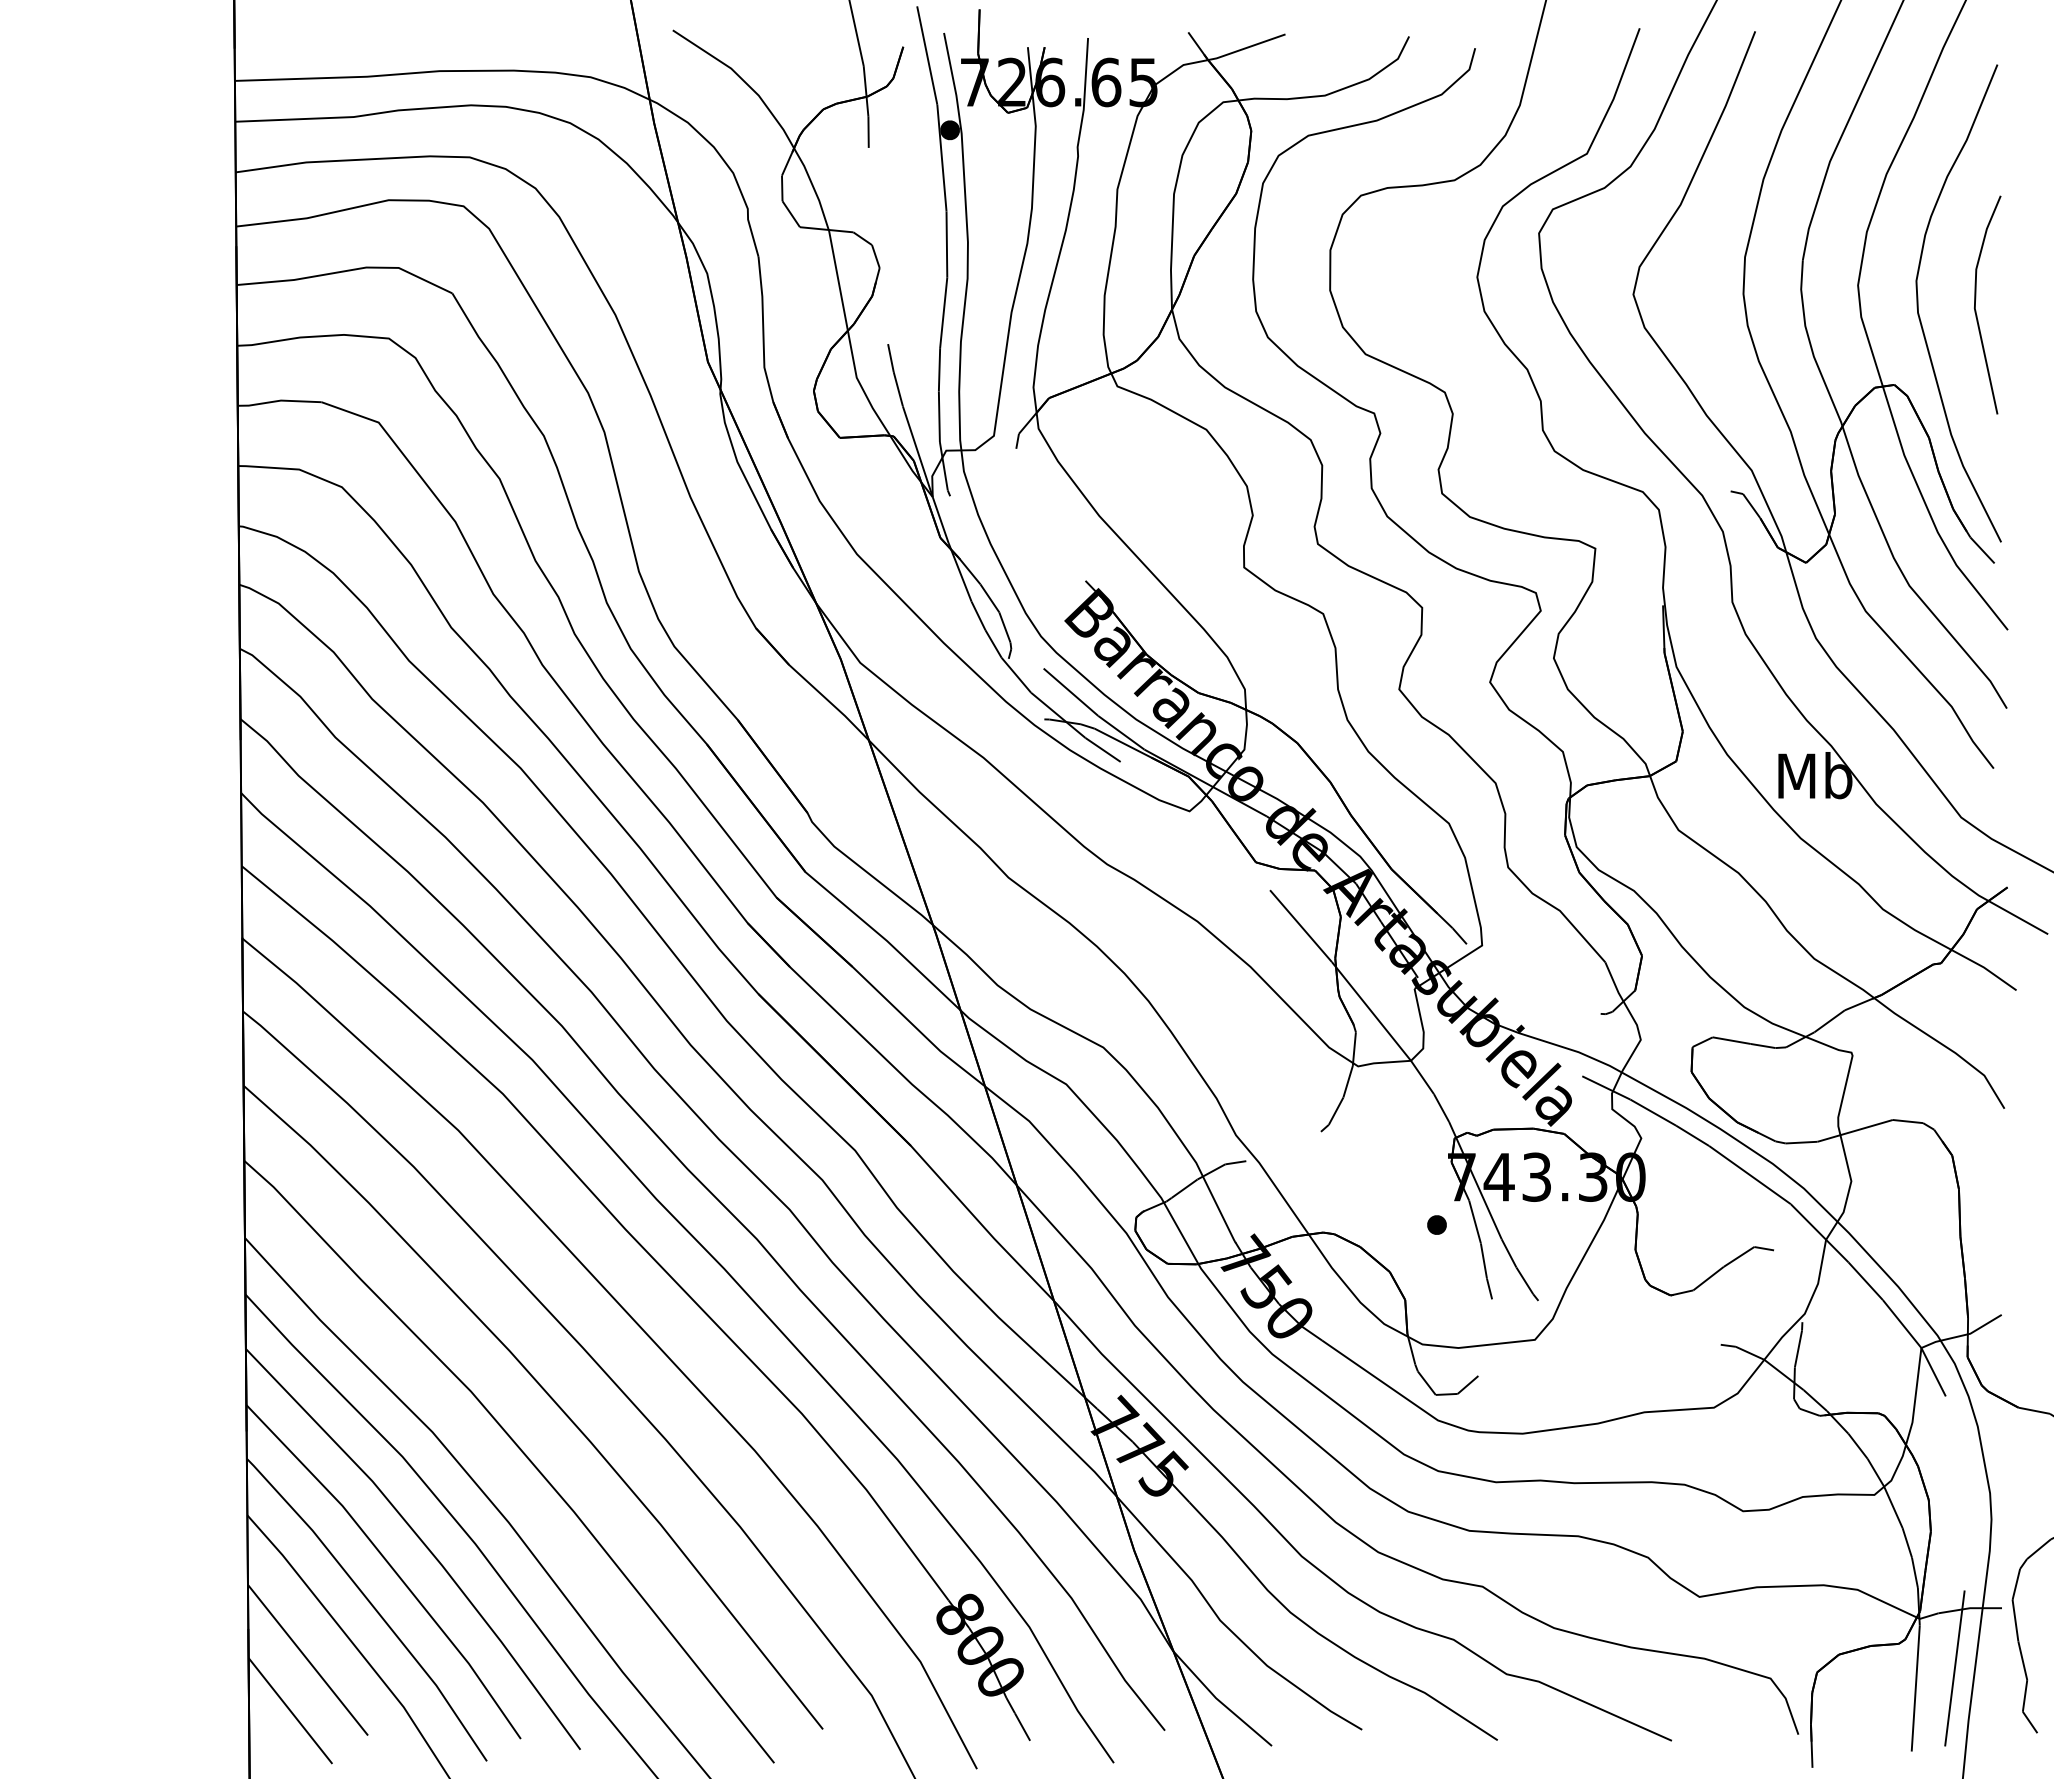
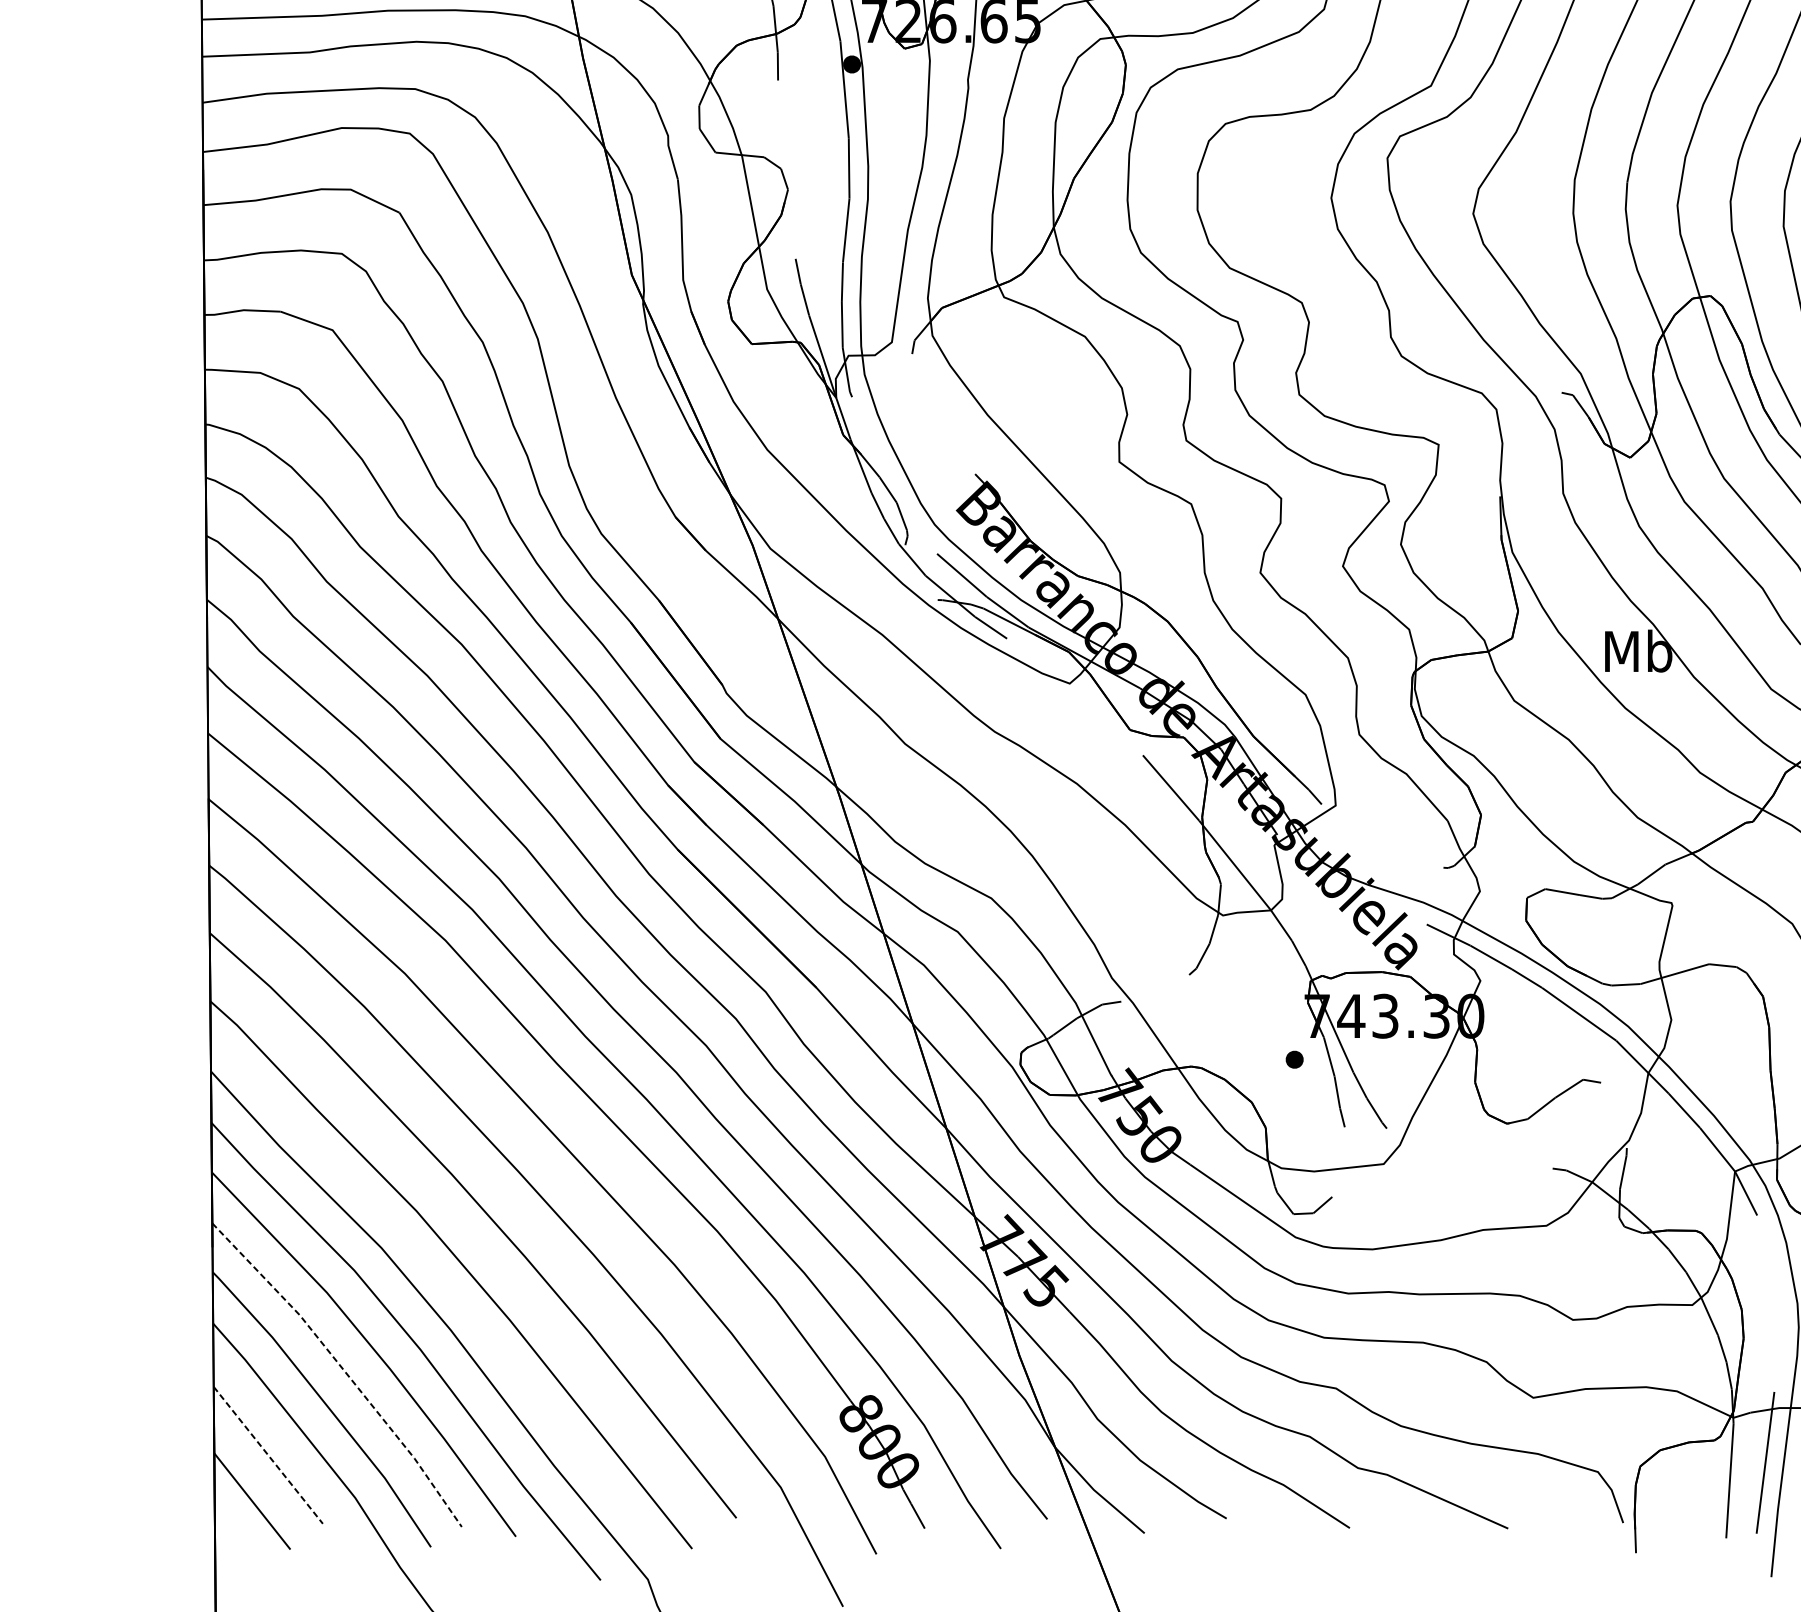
line: (391, 1566) -> (344, 1370), solid -> dashed
line: (308, 1660) -> (268, 1455), solid -> dashed

